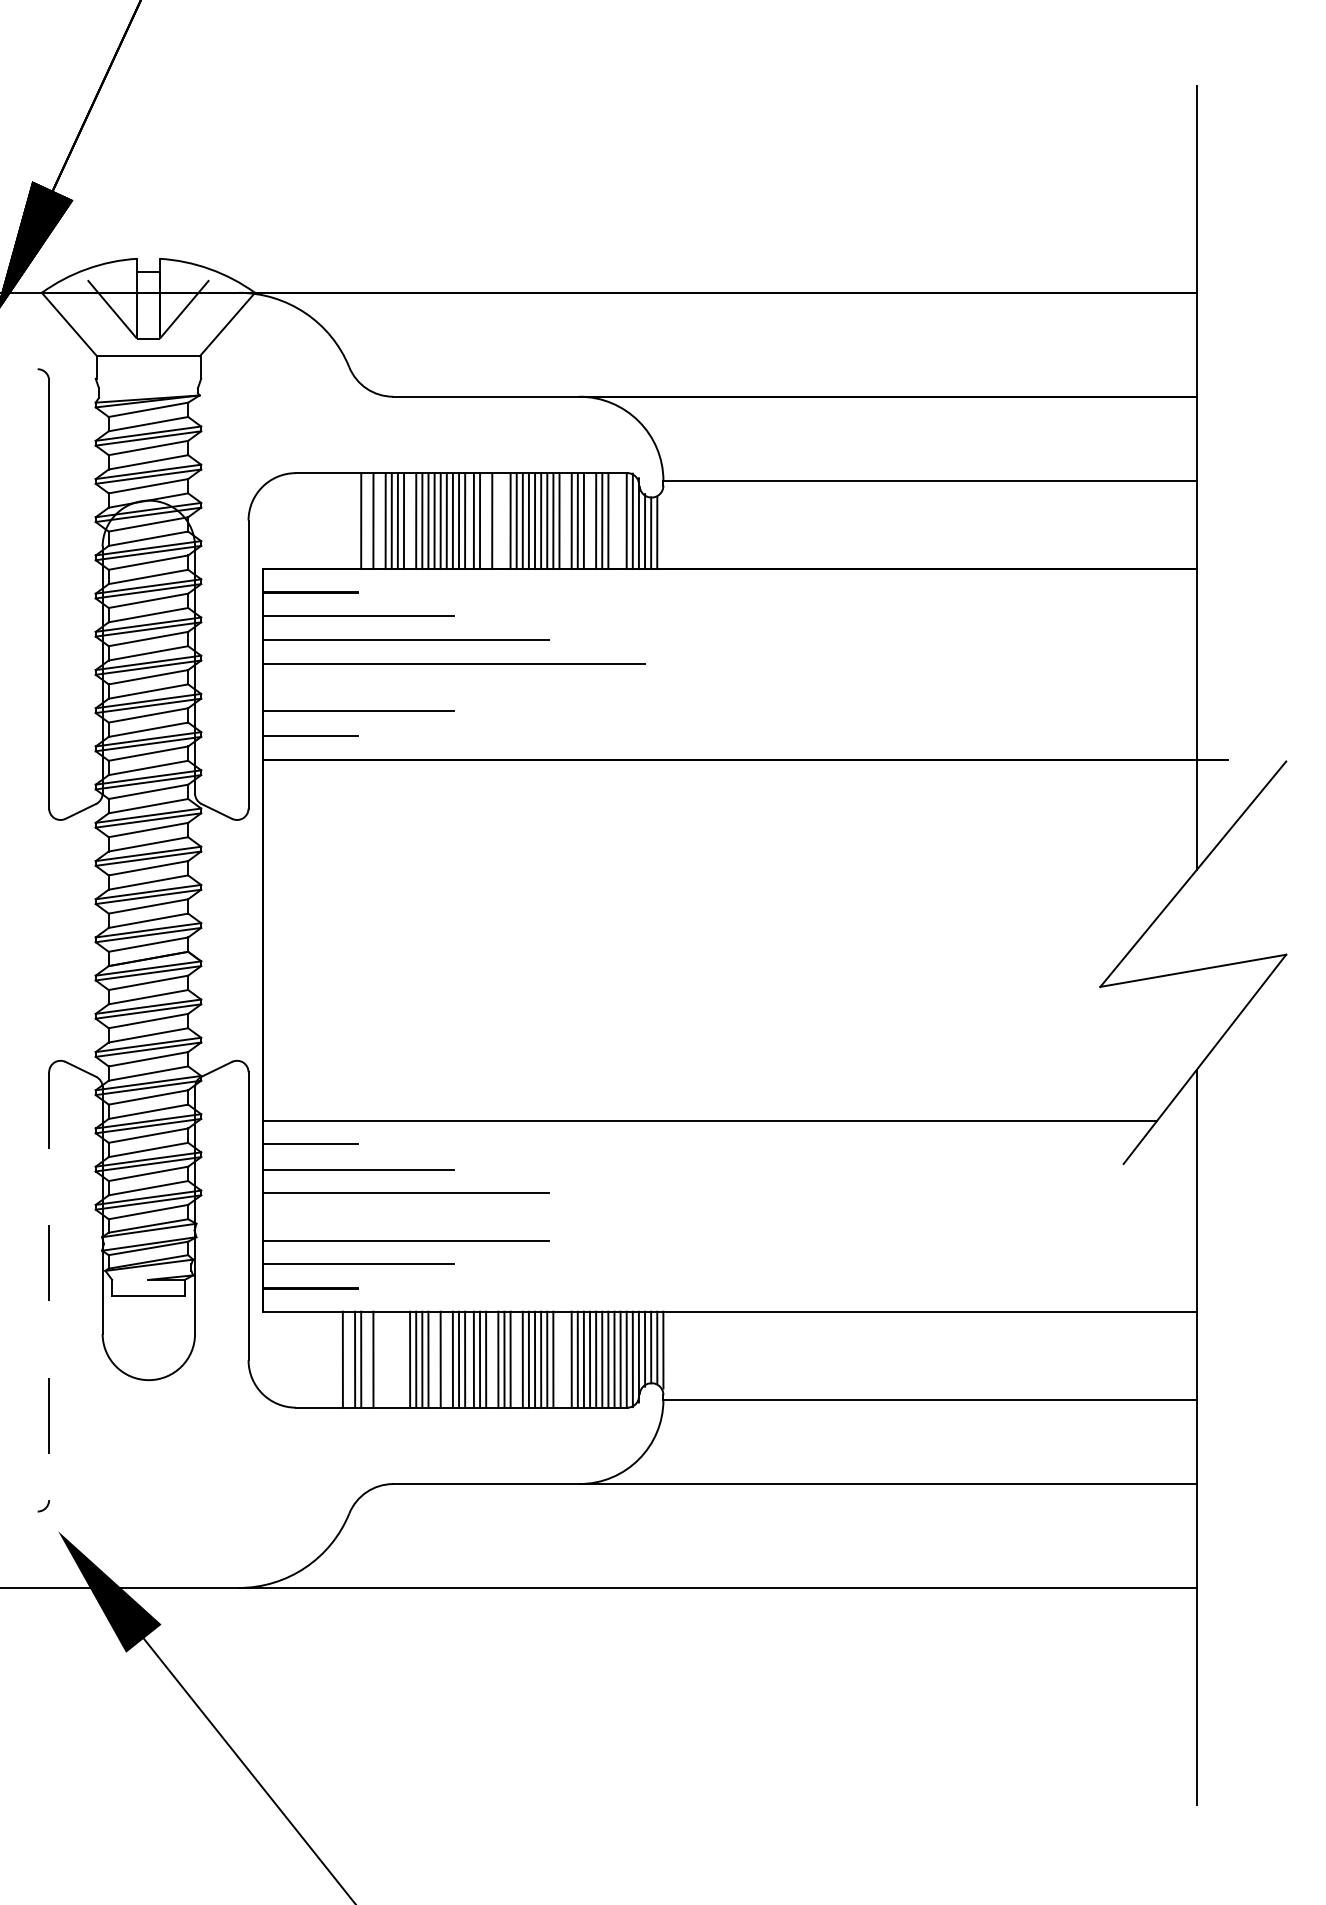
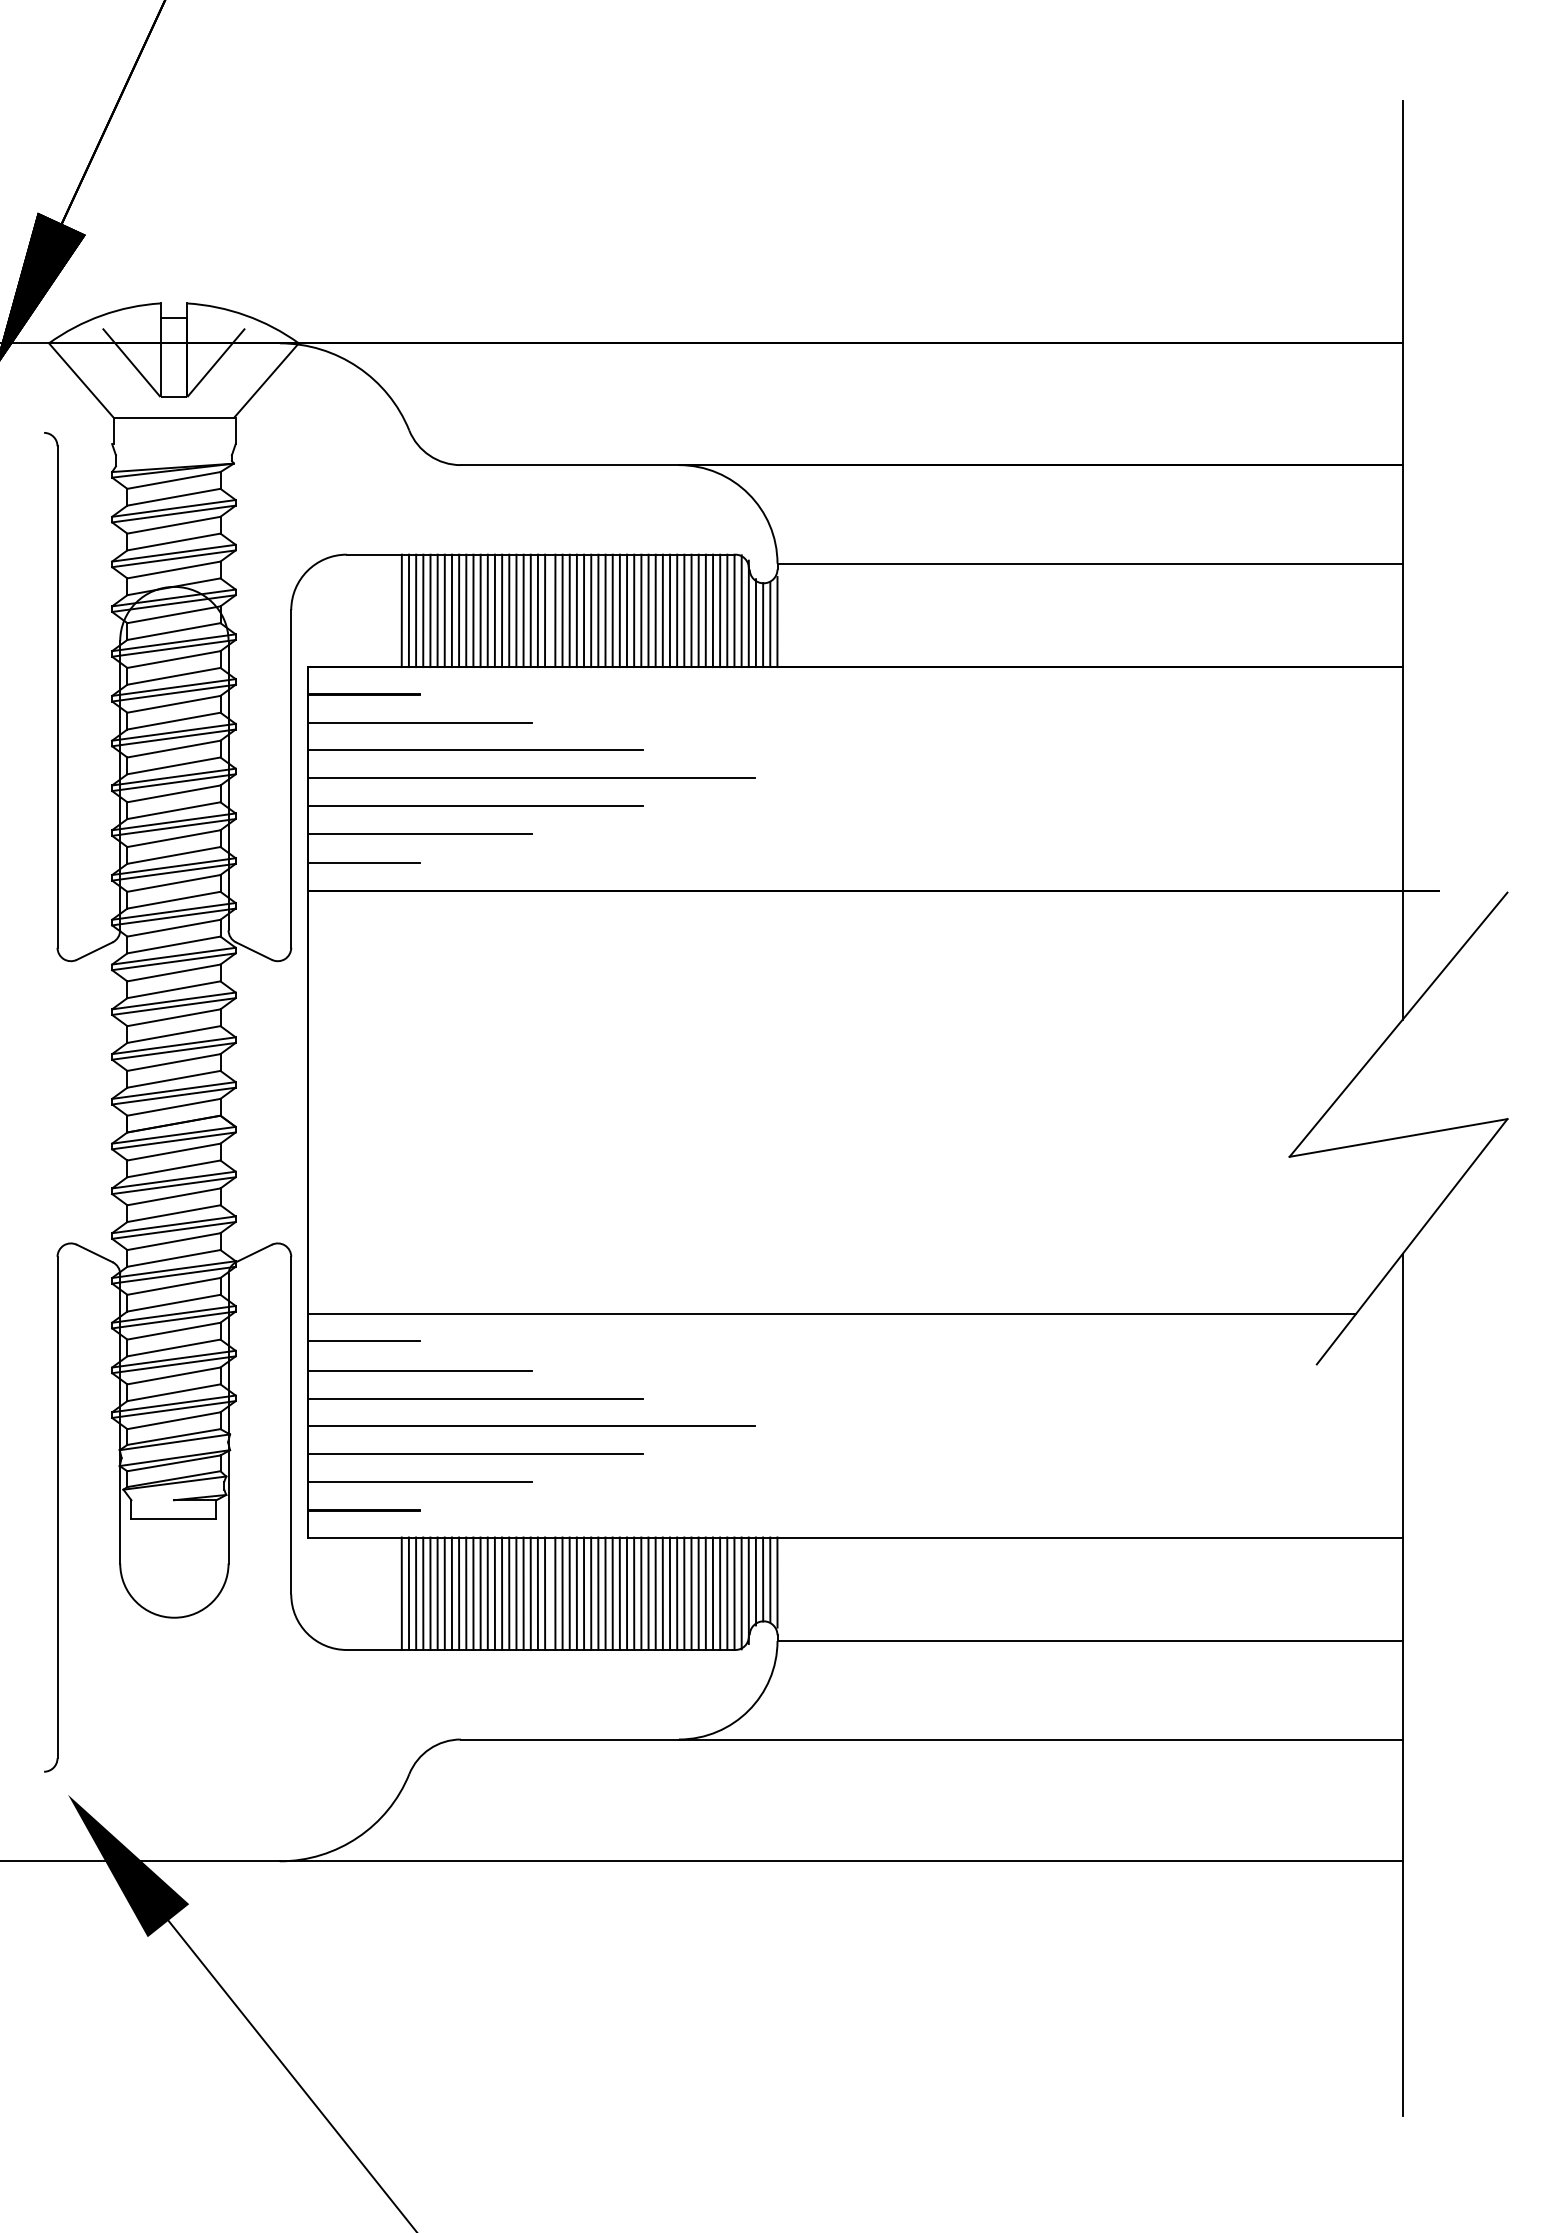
line: (342, 520) -> (401, 610), added
line: (348, 520) -> (408, 610), added
line: (355, 520) -> (416, 610), added
line: (367, 520) -> (430, 610), added
line: (379, 520) -> (444, 610), added
line: (410, 520) -> (480, 610), added
line: (485, 520) -> (569, 610), added
line: (498, 520) -> (584, 610), added
line: (504, 520) -> (591, 610), added
line: (565, 520) -> (662, 610), added
line: (590, 520) -> (691, 610), added
line: (614, 520) -> (720, 610), added
line: (620, 520) -> (727, 610), added
line: (663, 531) -> (777, 622), added
line: (405, 687) -> (475, 805), added
line: (453, 1216) -> (531, 1426), added
line: (49, 1286) -> (57, 1507), dashed -> solid
line: (348, 1359) -> (408, 1593), added
line: (367, 1359) -> (430, 1593), added
line: (379, 1359) -> (444, 1593), added
line: (385, 1359) -> (451, 1593), added
line: (392, 1359) -> (459, 1593), added
line: (398, 1359) -> (466, 1593), added
line: (404, 1359) -> (473, 1593), added
line: (434, 1359) -> (509, 1593), added
line: (446, 1359) -> (523, 1593), added
line: (491, 1359) -> (576, 1593), added
line: (516, 1359) -> (605, 1593), added
line: (559, 1359) -> (655, 1593), added
line: (565, 1359) -> (662, 1593), added

